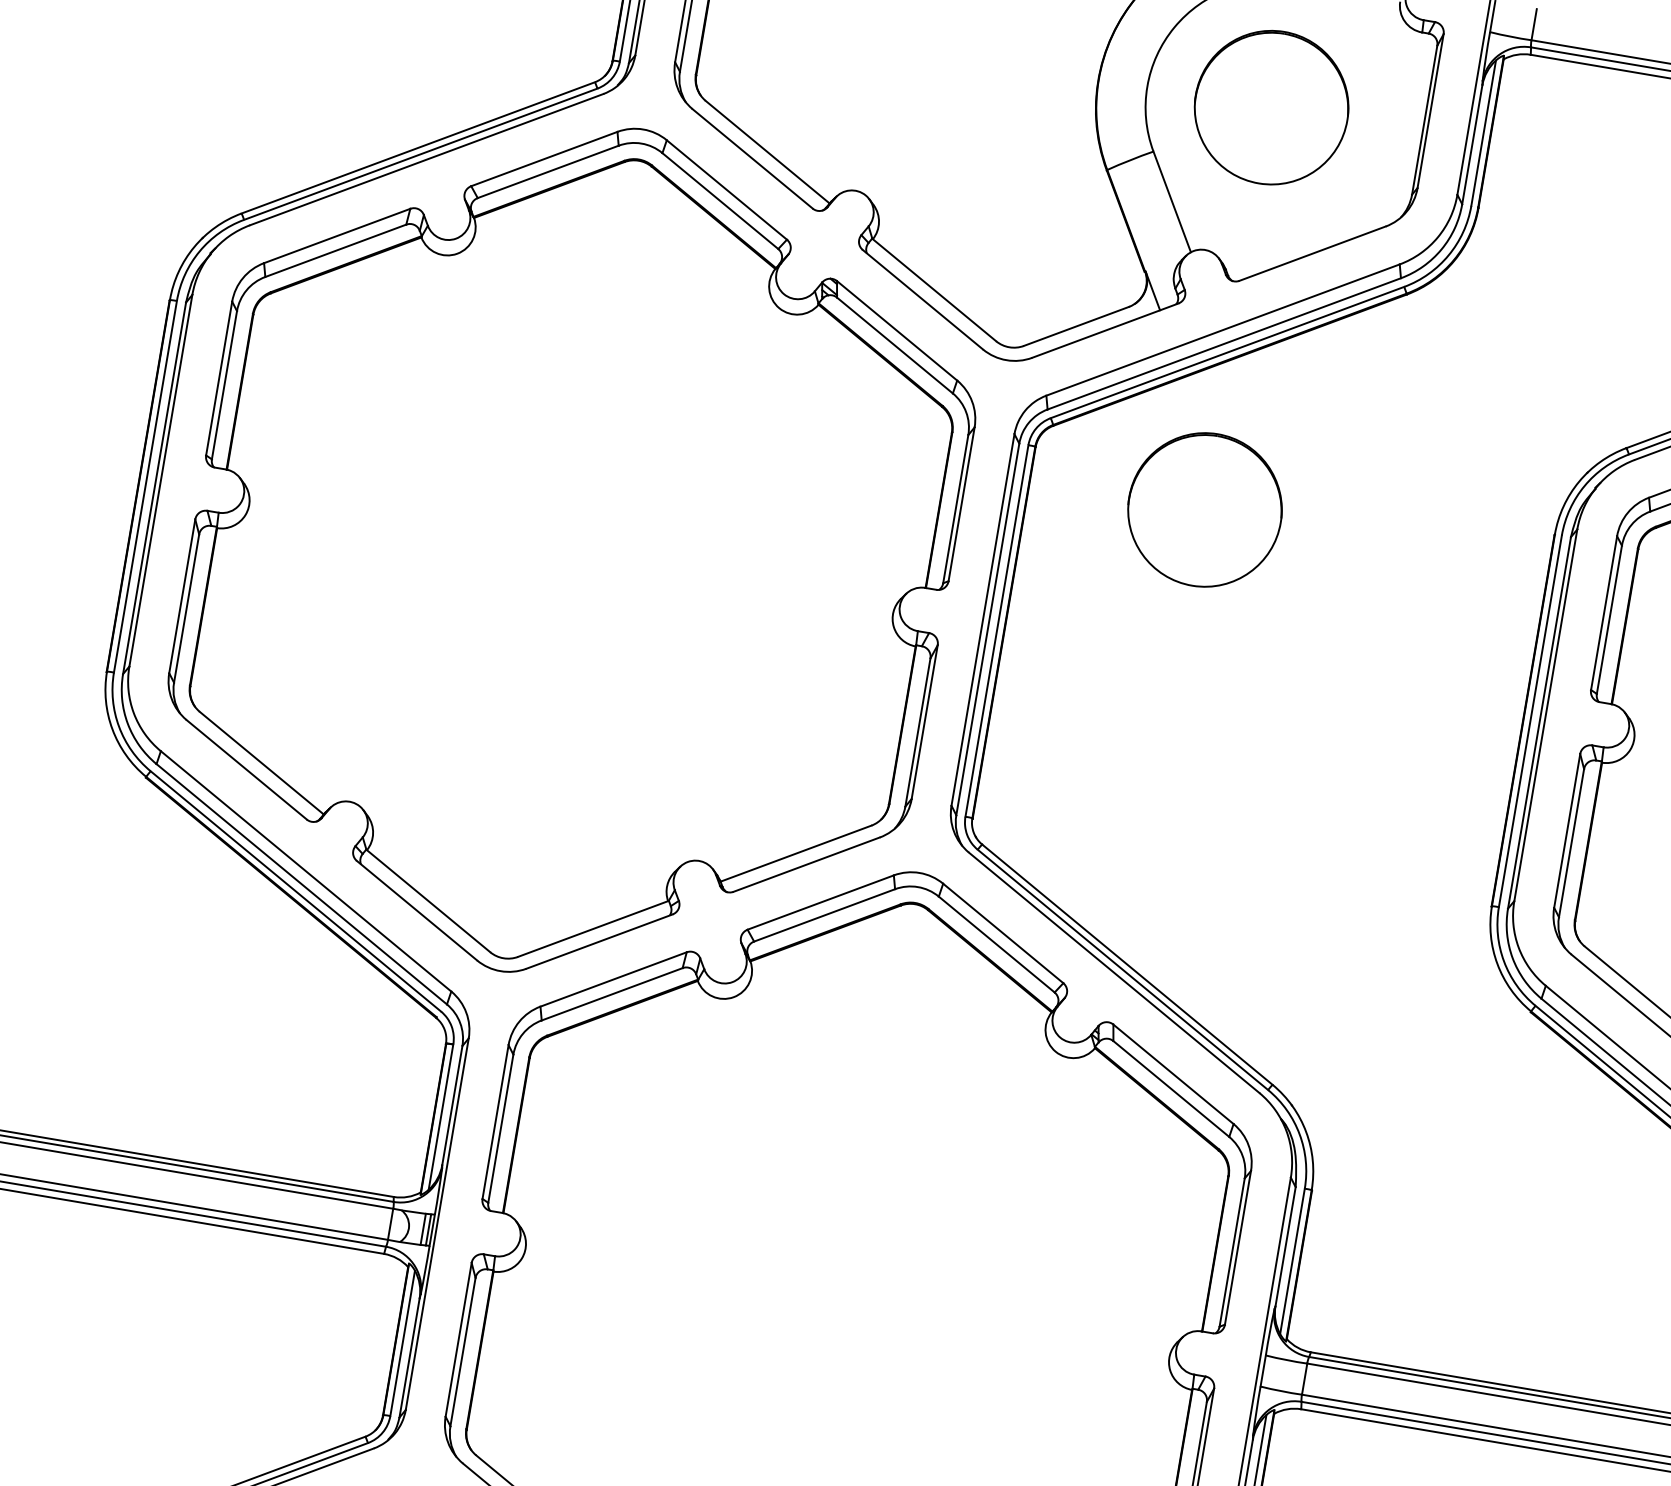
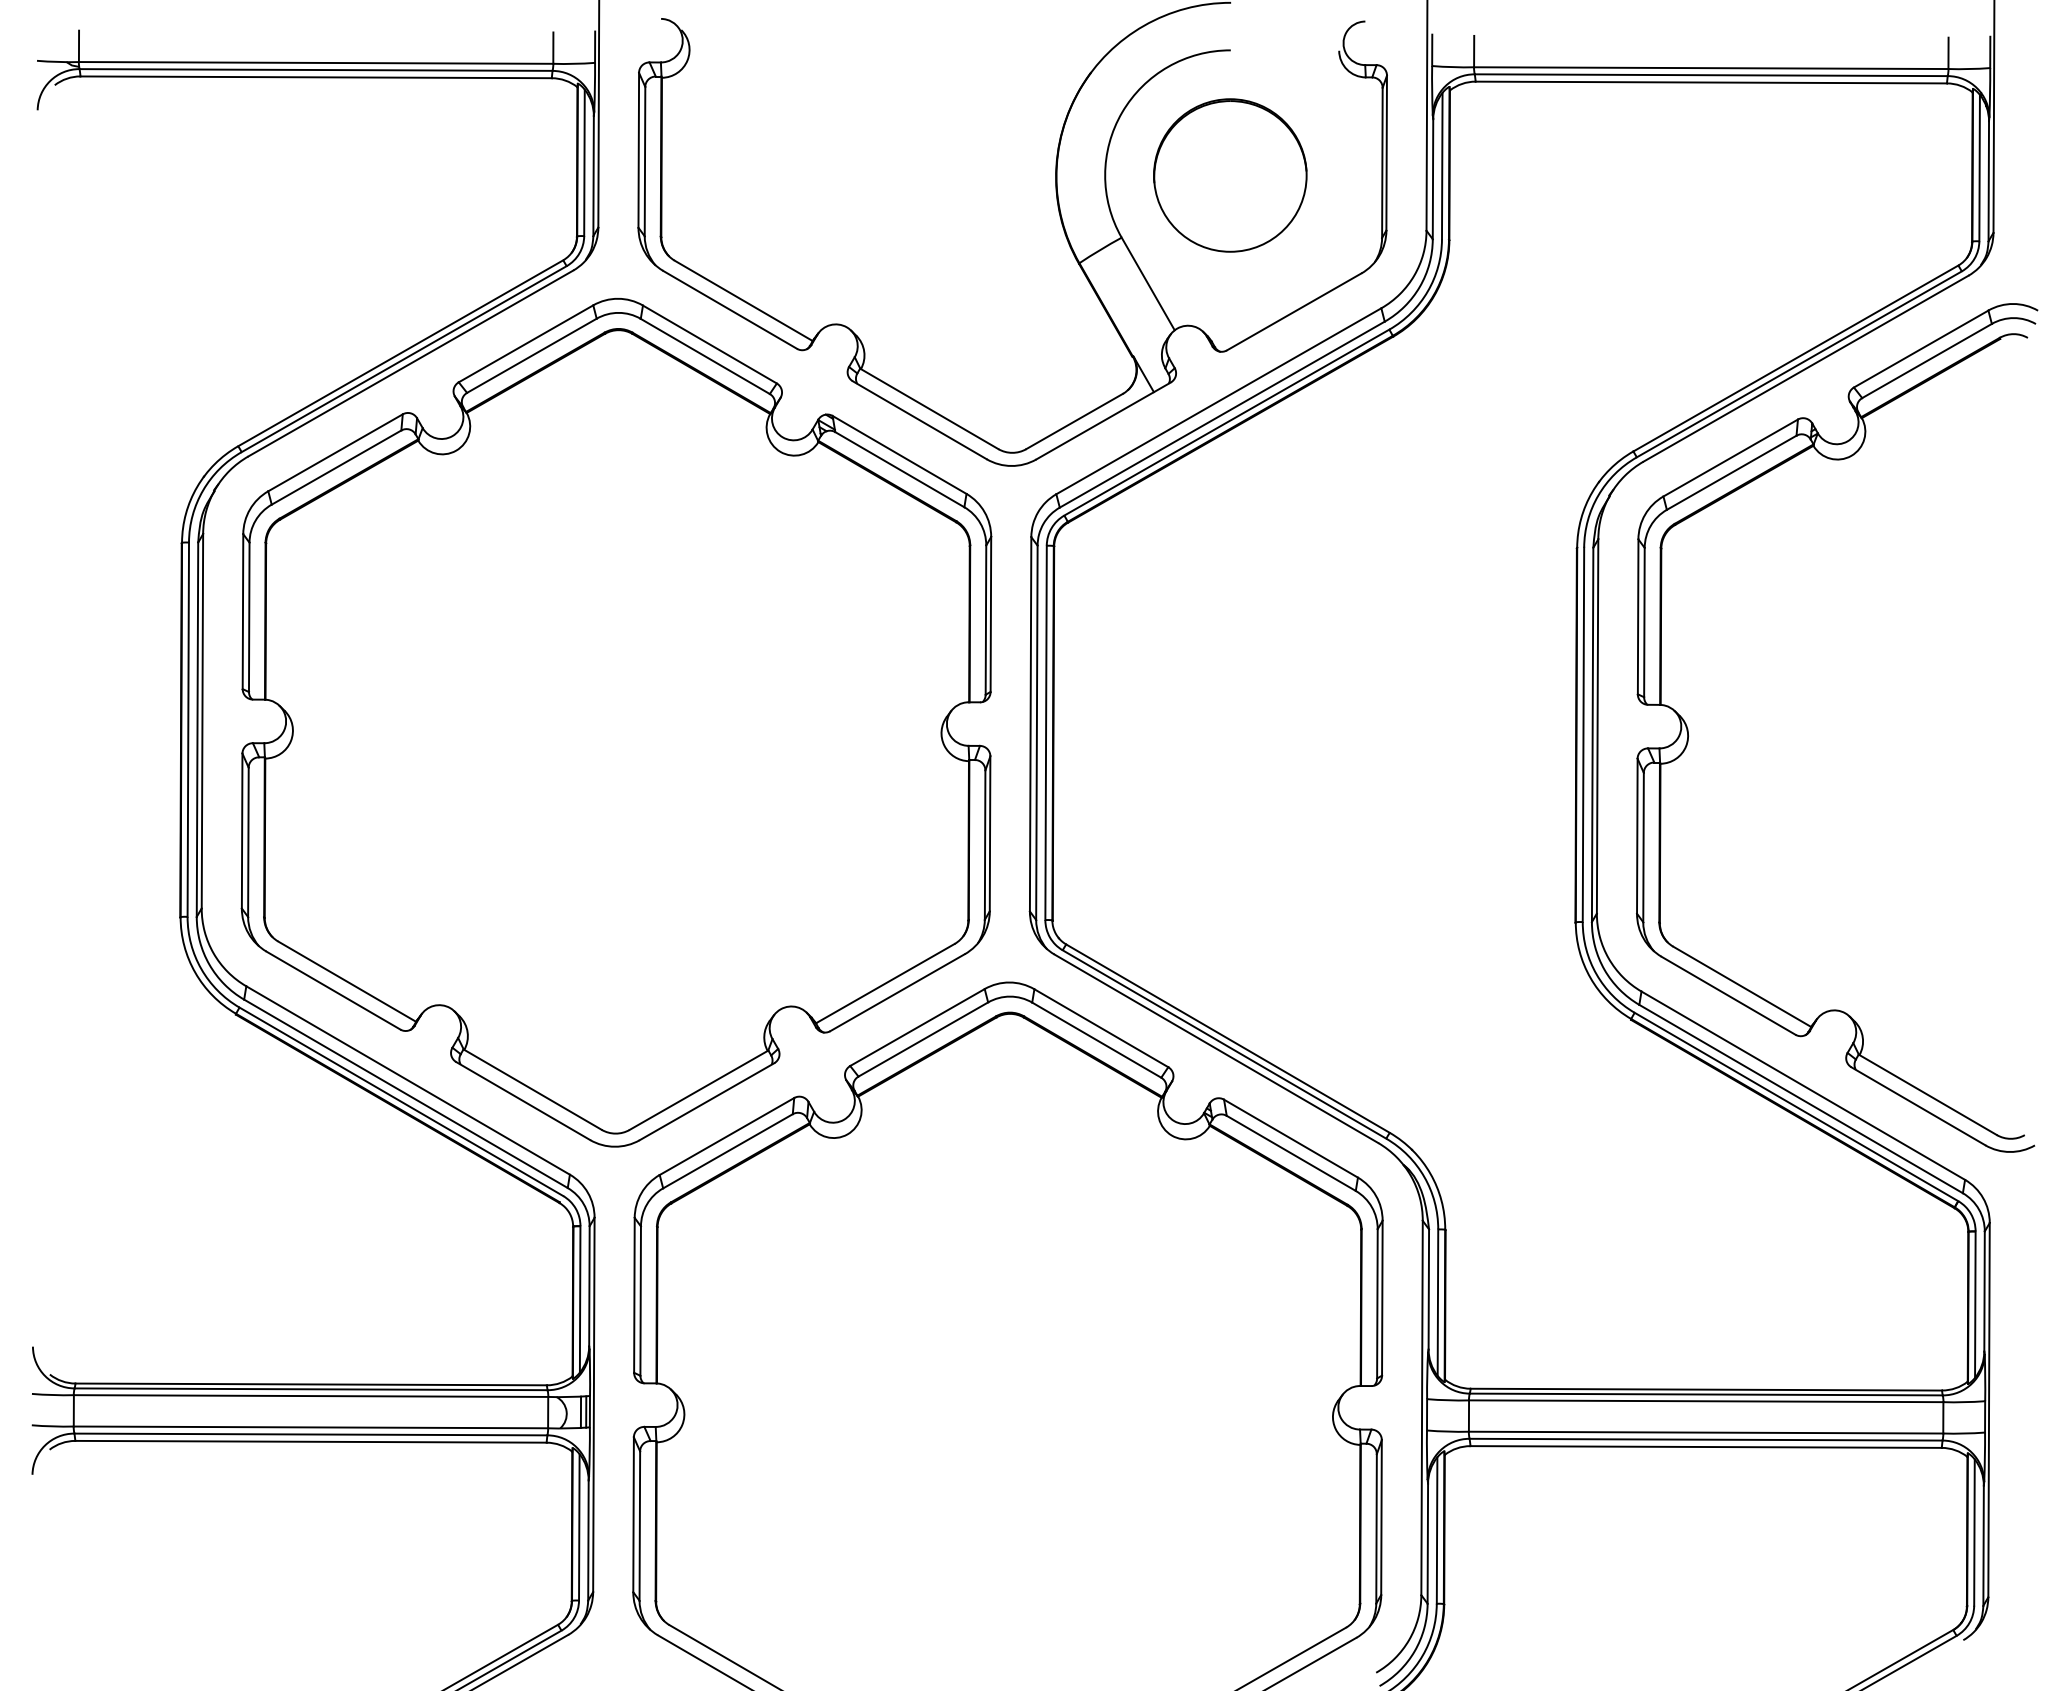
part: (1205, 509) -> (1230, 580), removed

